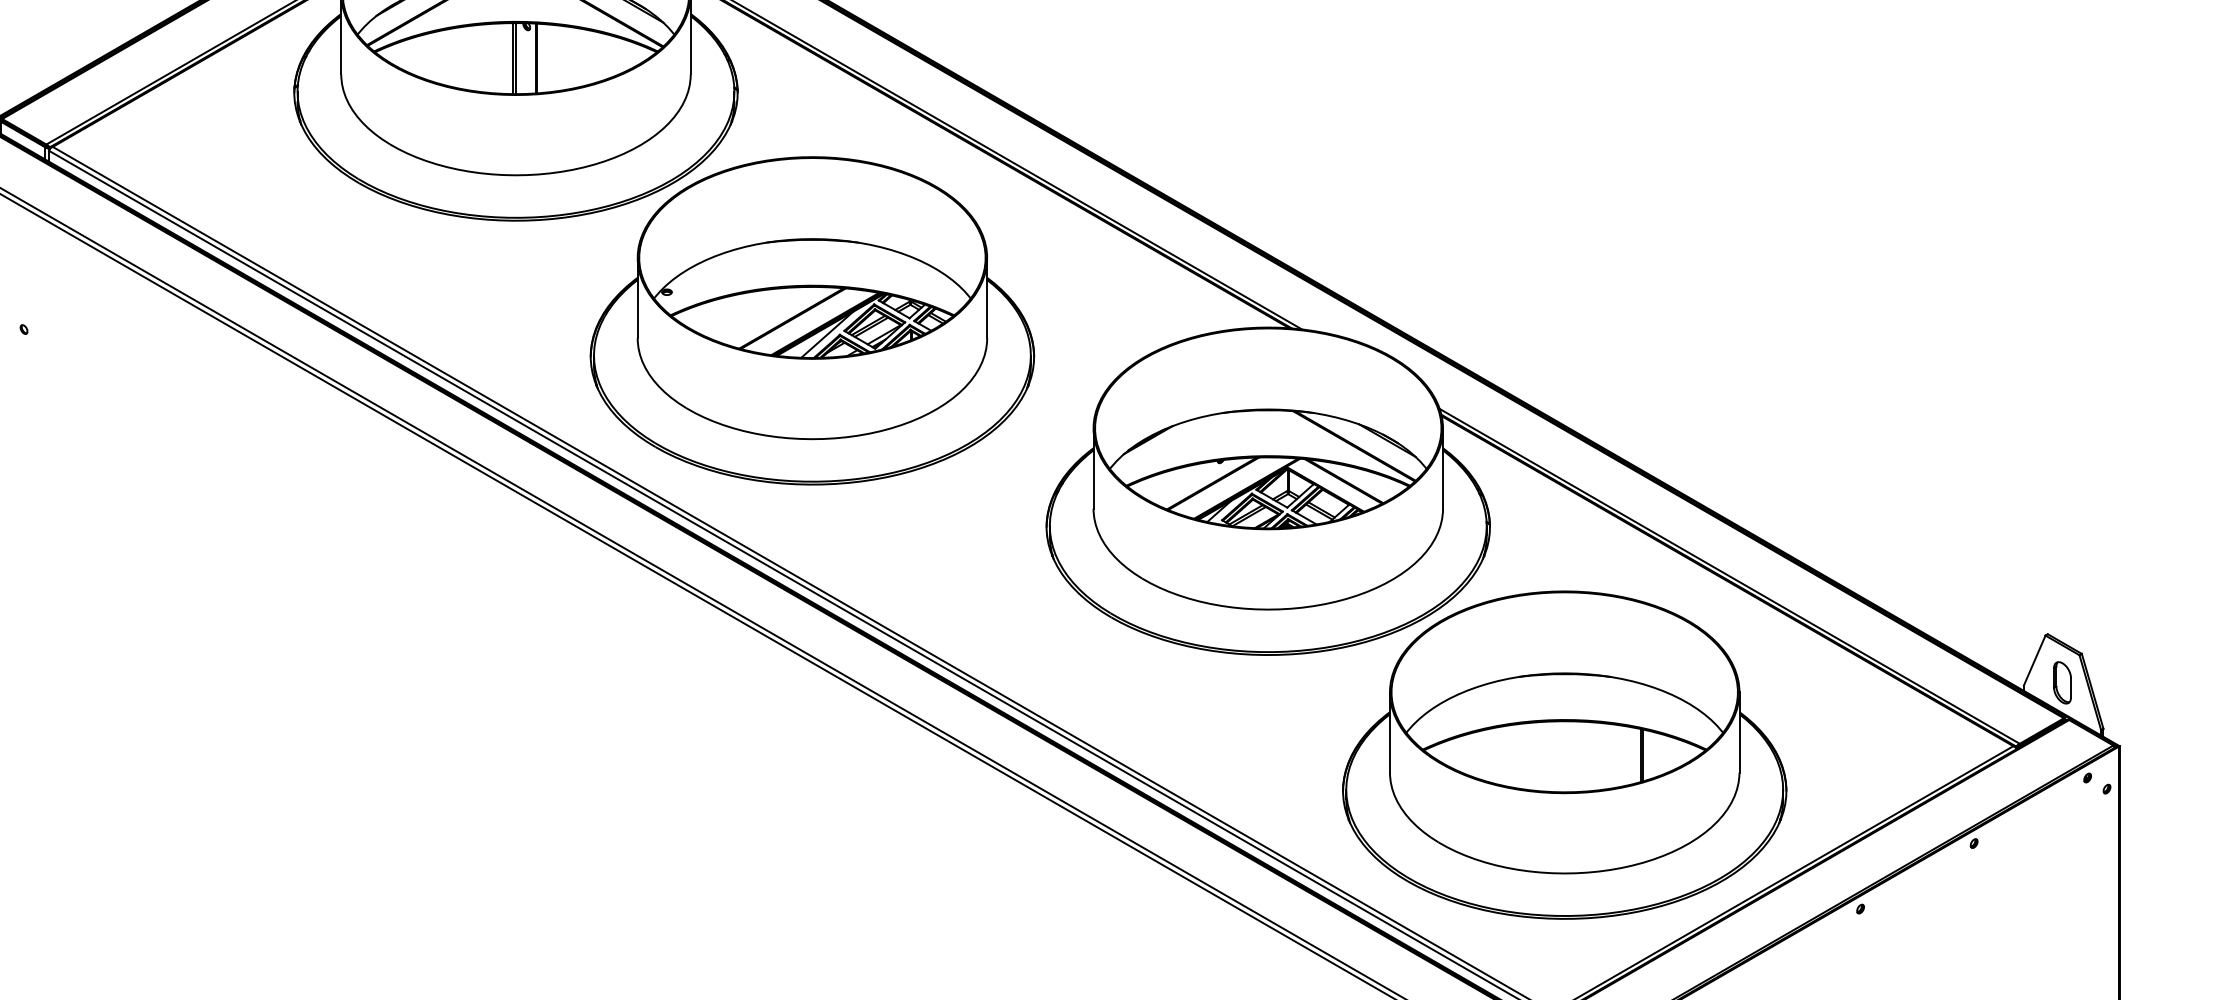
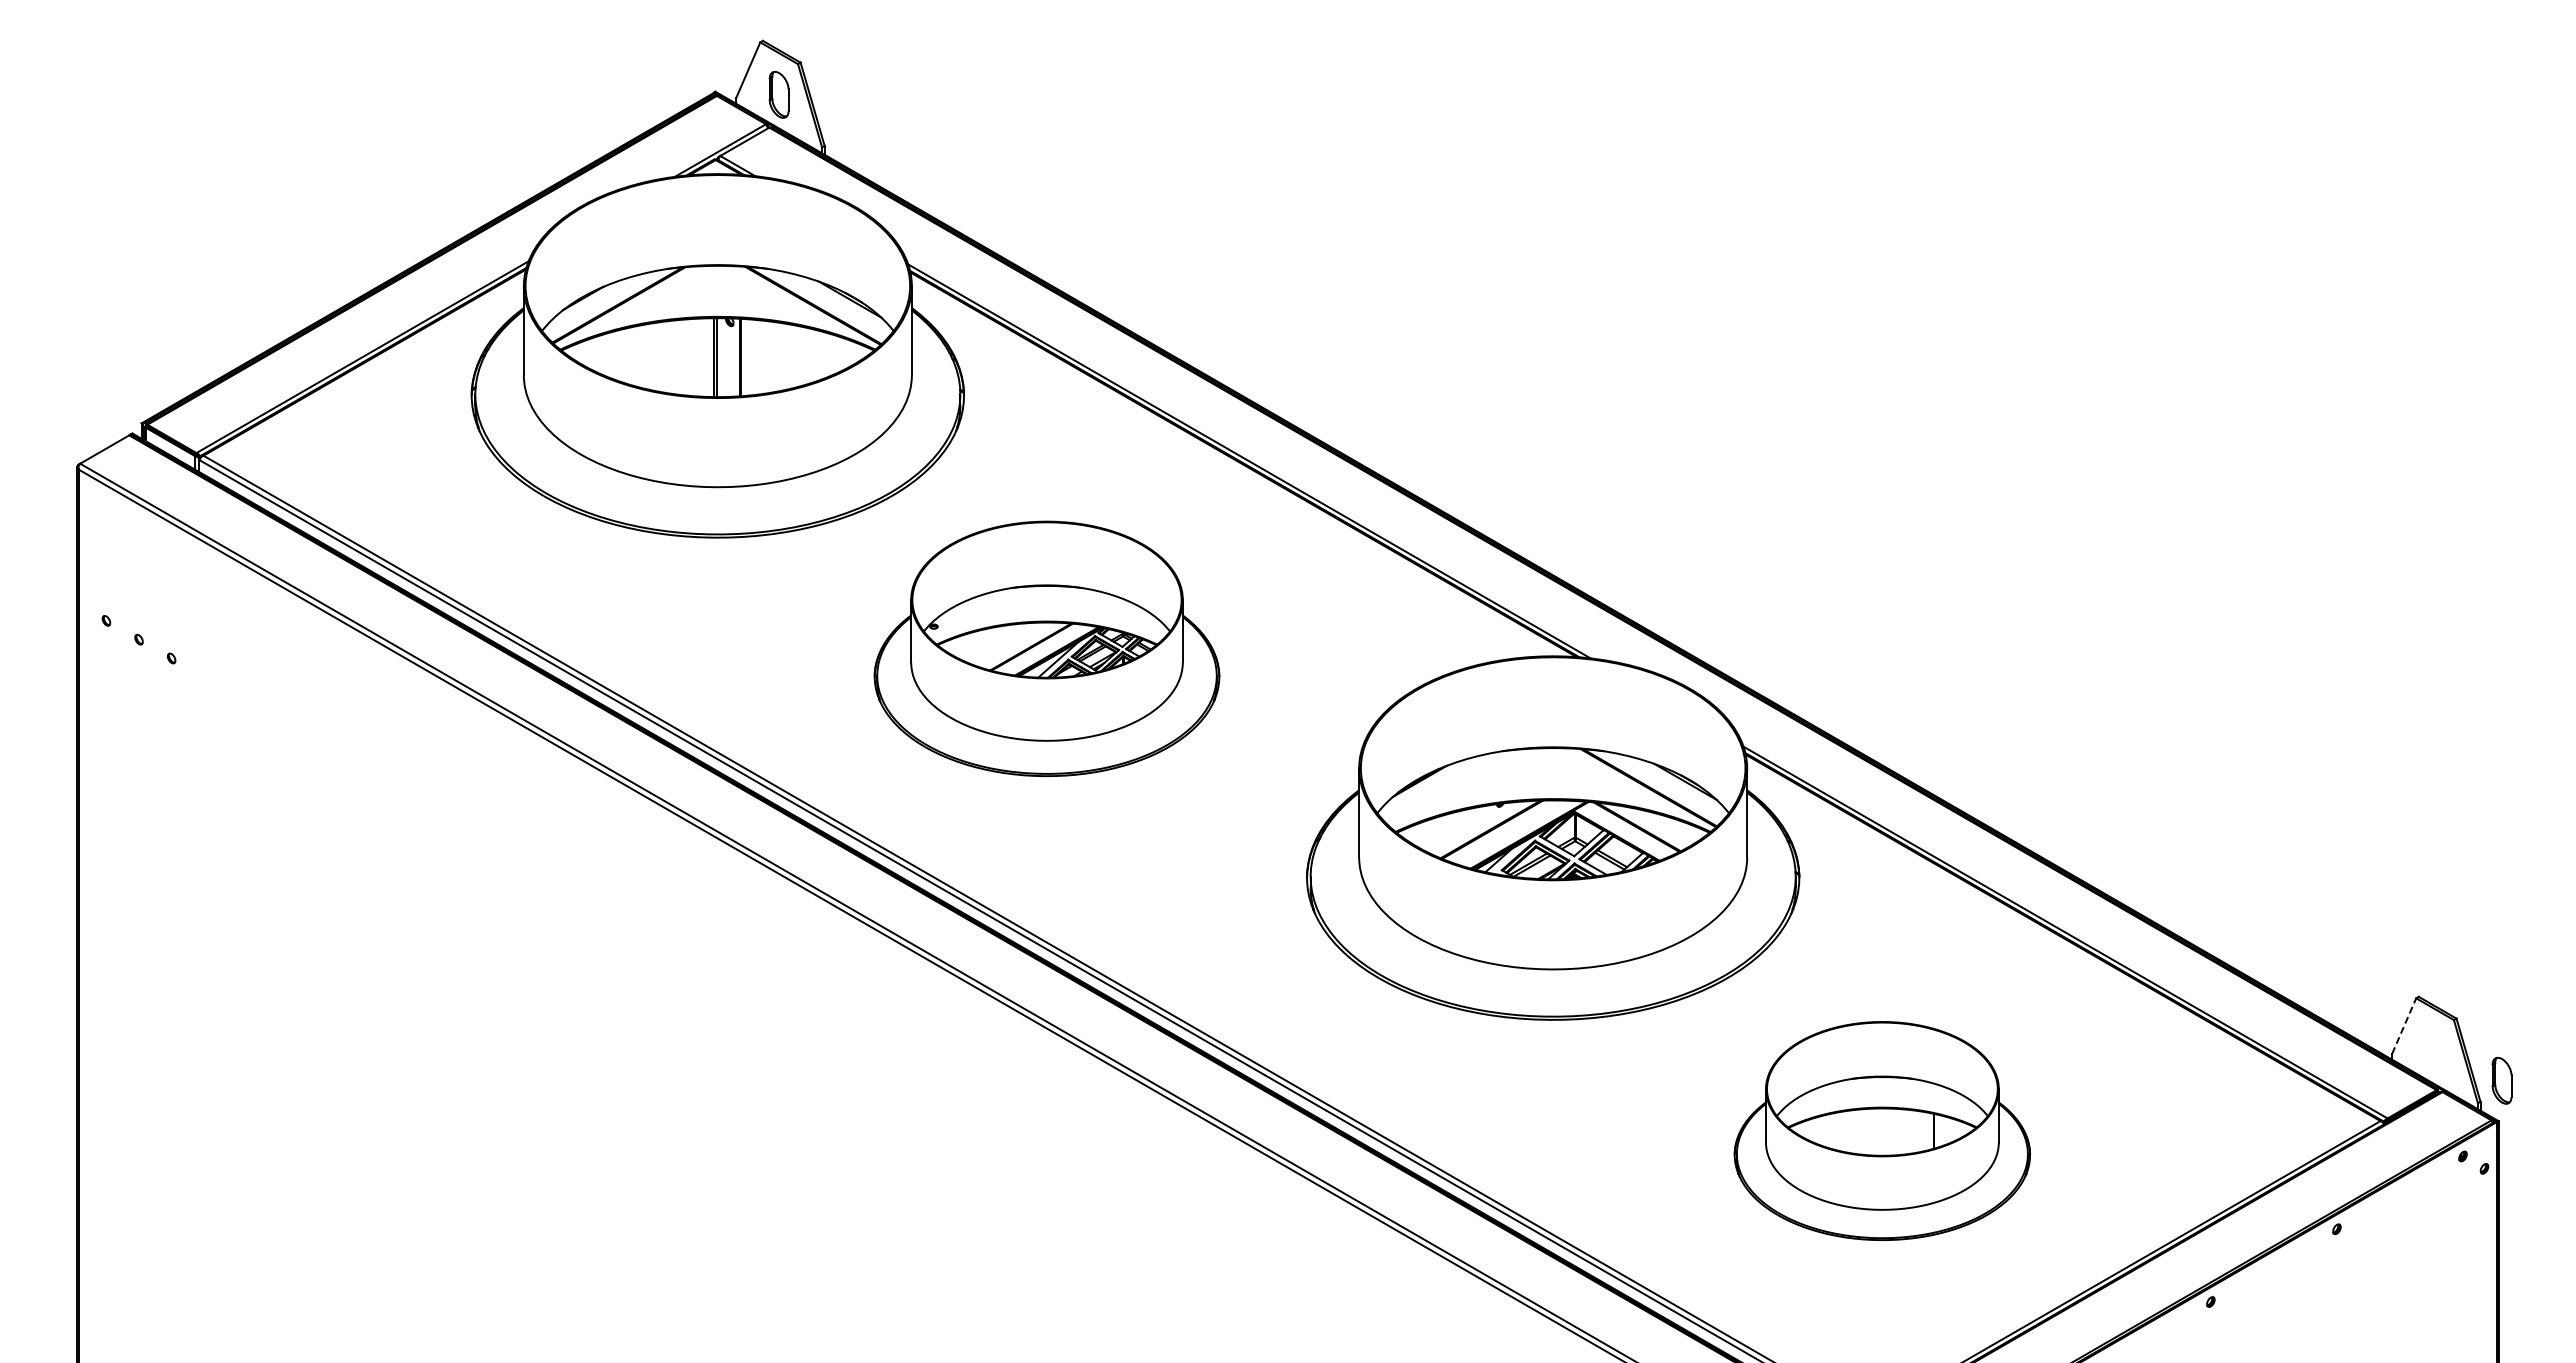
part: (811, 320) -> (1046, 648), size x0.7
line: (2034, 660) -> (2404, 1025), solid -> dashed
part: (2062, 682) -> (2501, 1080), moved
part: (1564, 754) -> (1882, 1130), size x0.6

